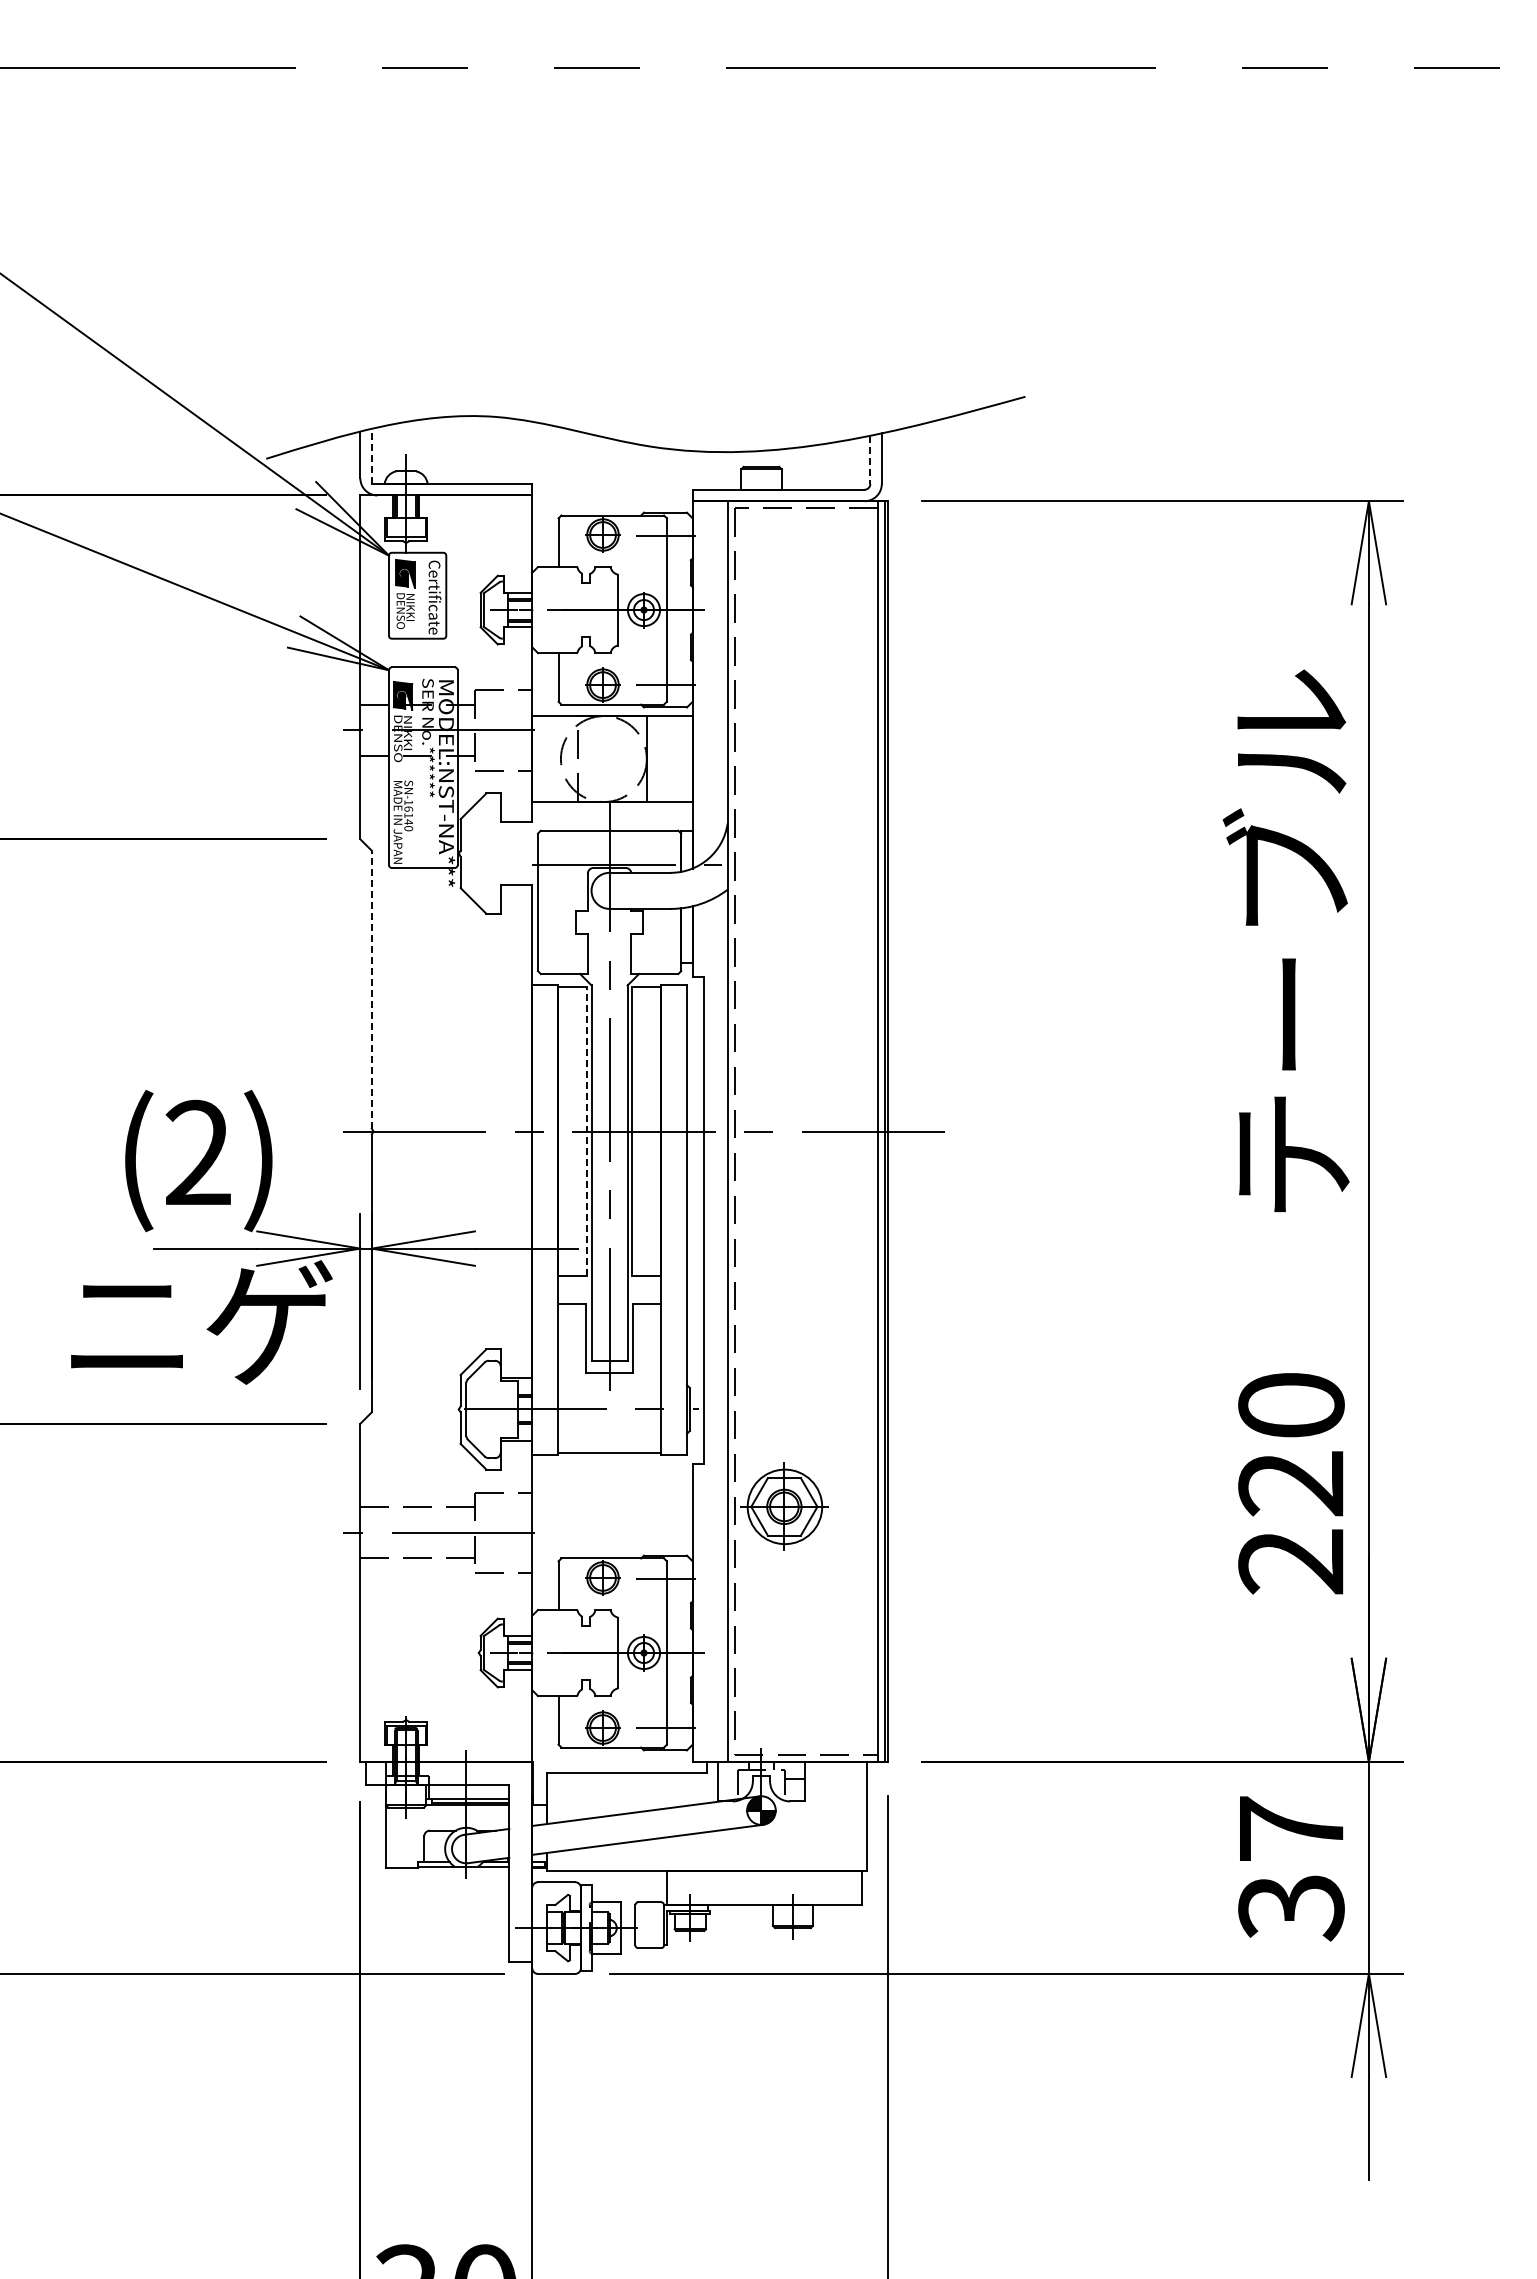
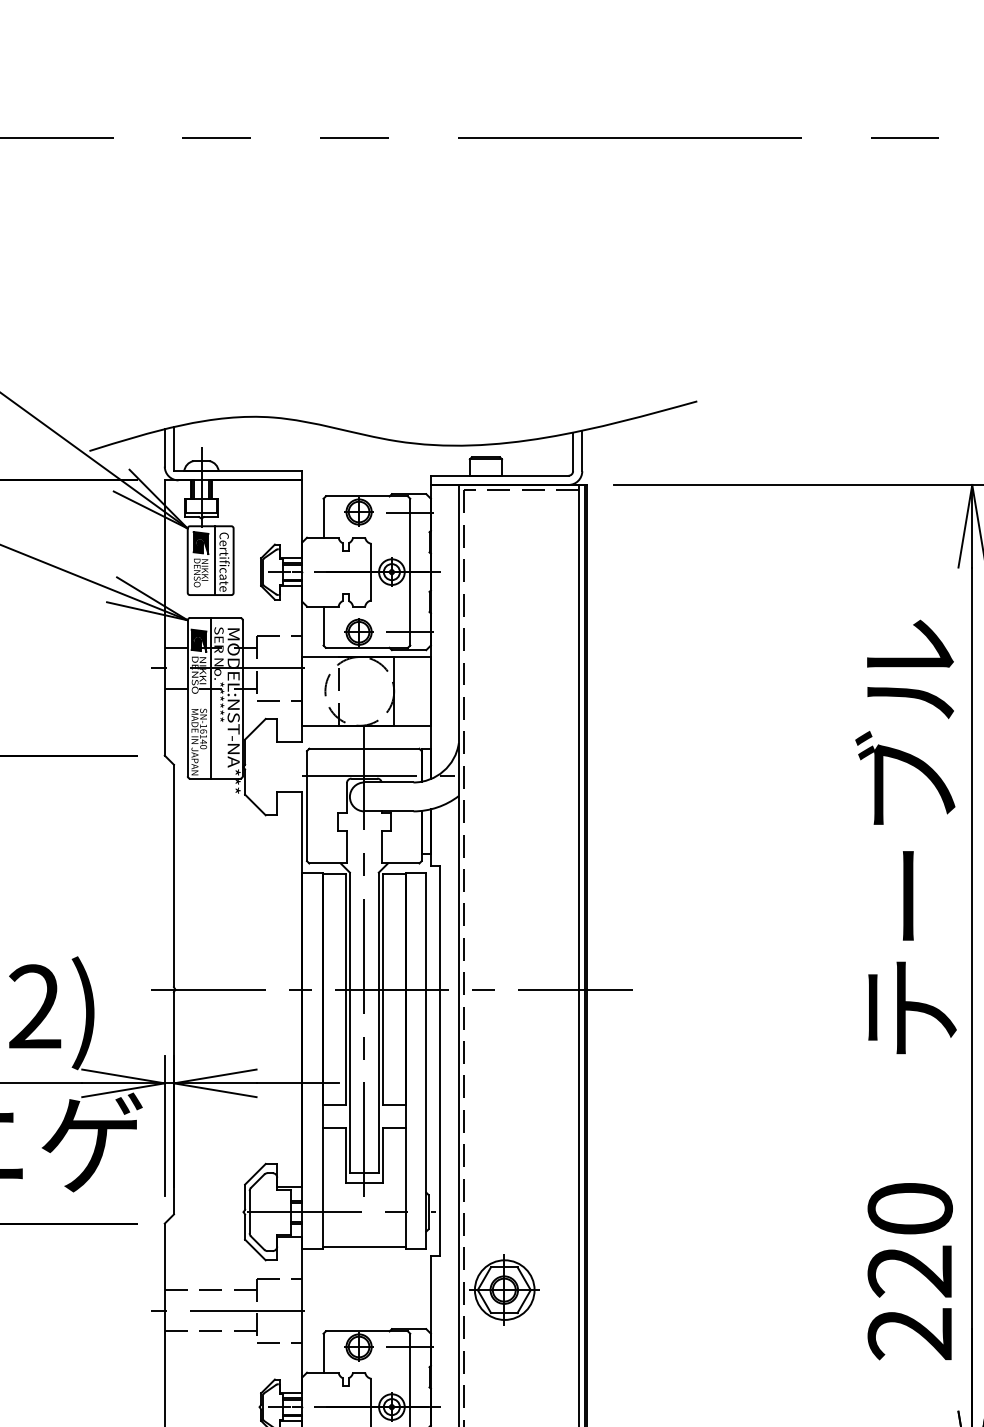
line: (371, 456) -> (173, 449), dashed -> solid
line: (870, 460) -> (573, 452), dashed -> solid
line: (423, 595) -> (215, 560), added
line: (417, 767) -> (210, 698), added
line: (371, 989) -> (173, 875), dashed -> solid
line: (586, 1131) -> (345, 989), dashed -> solid

